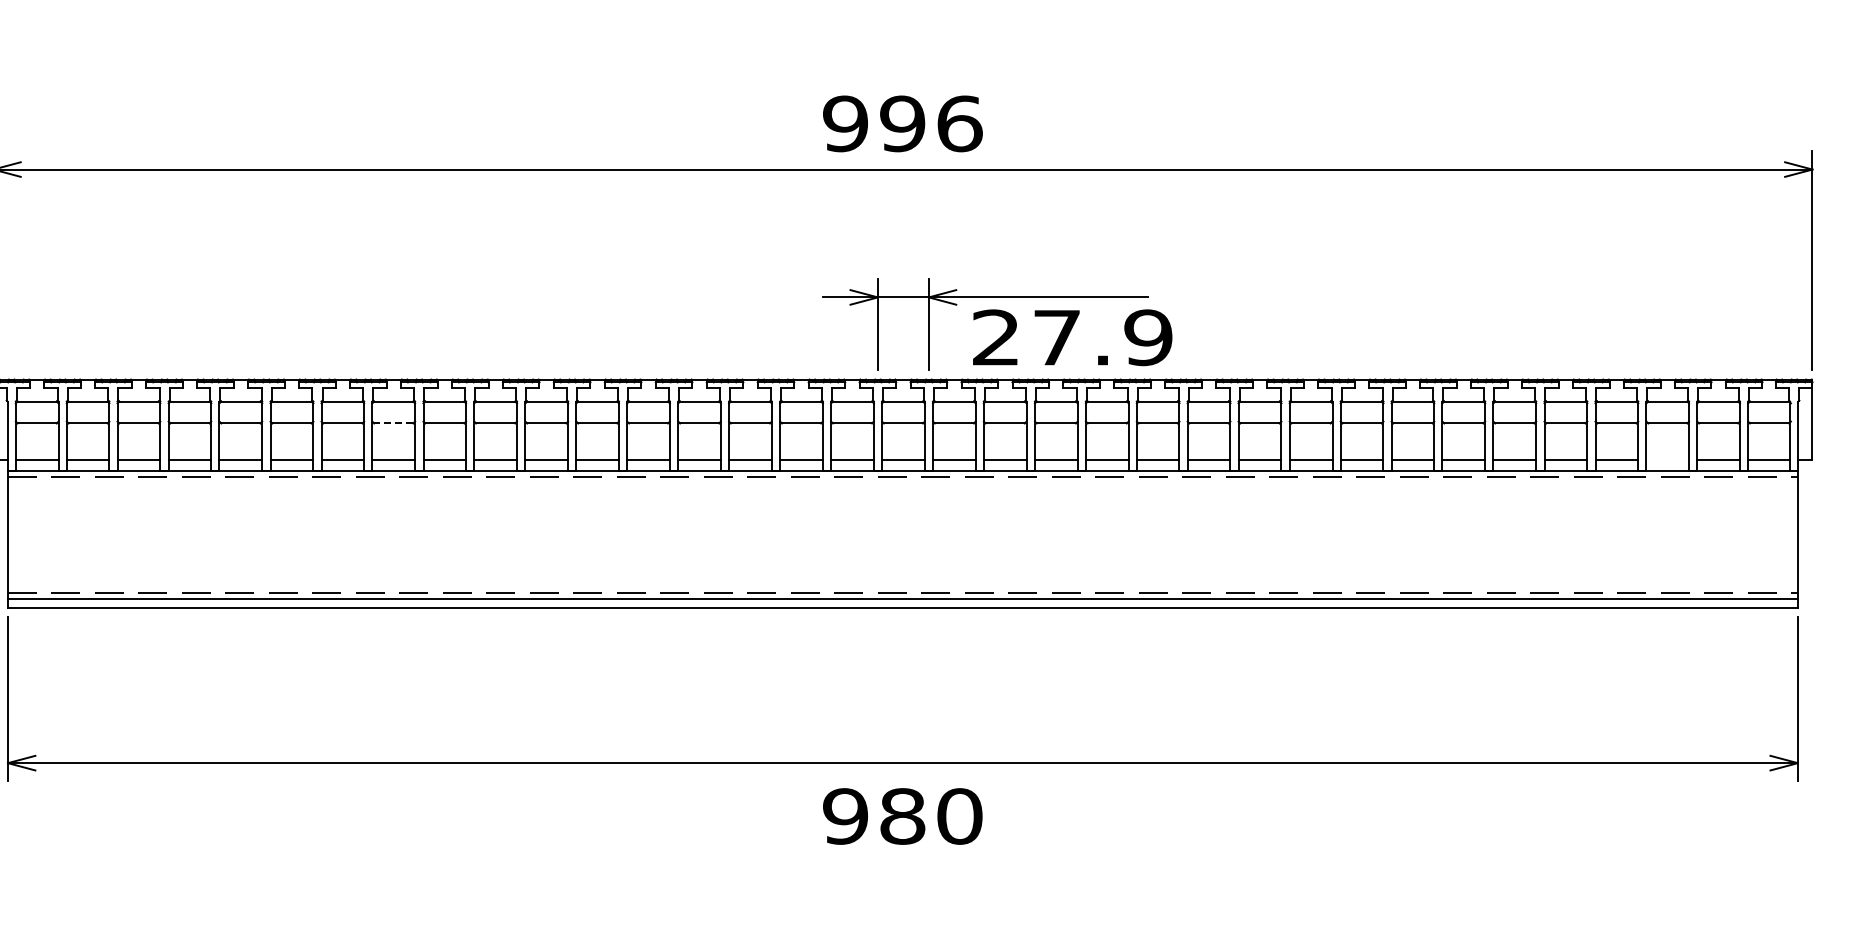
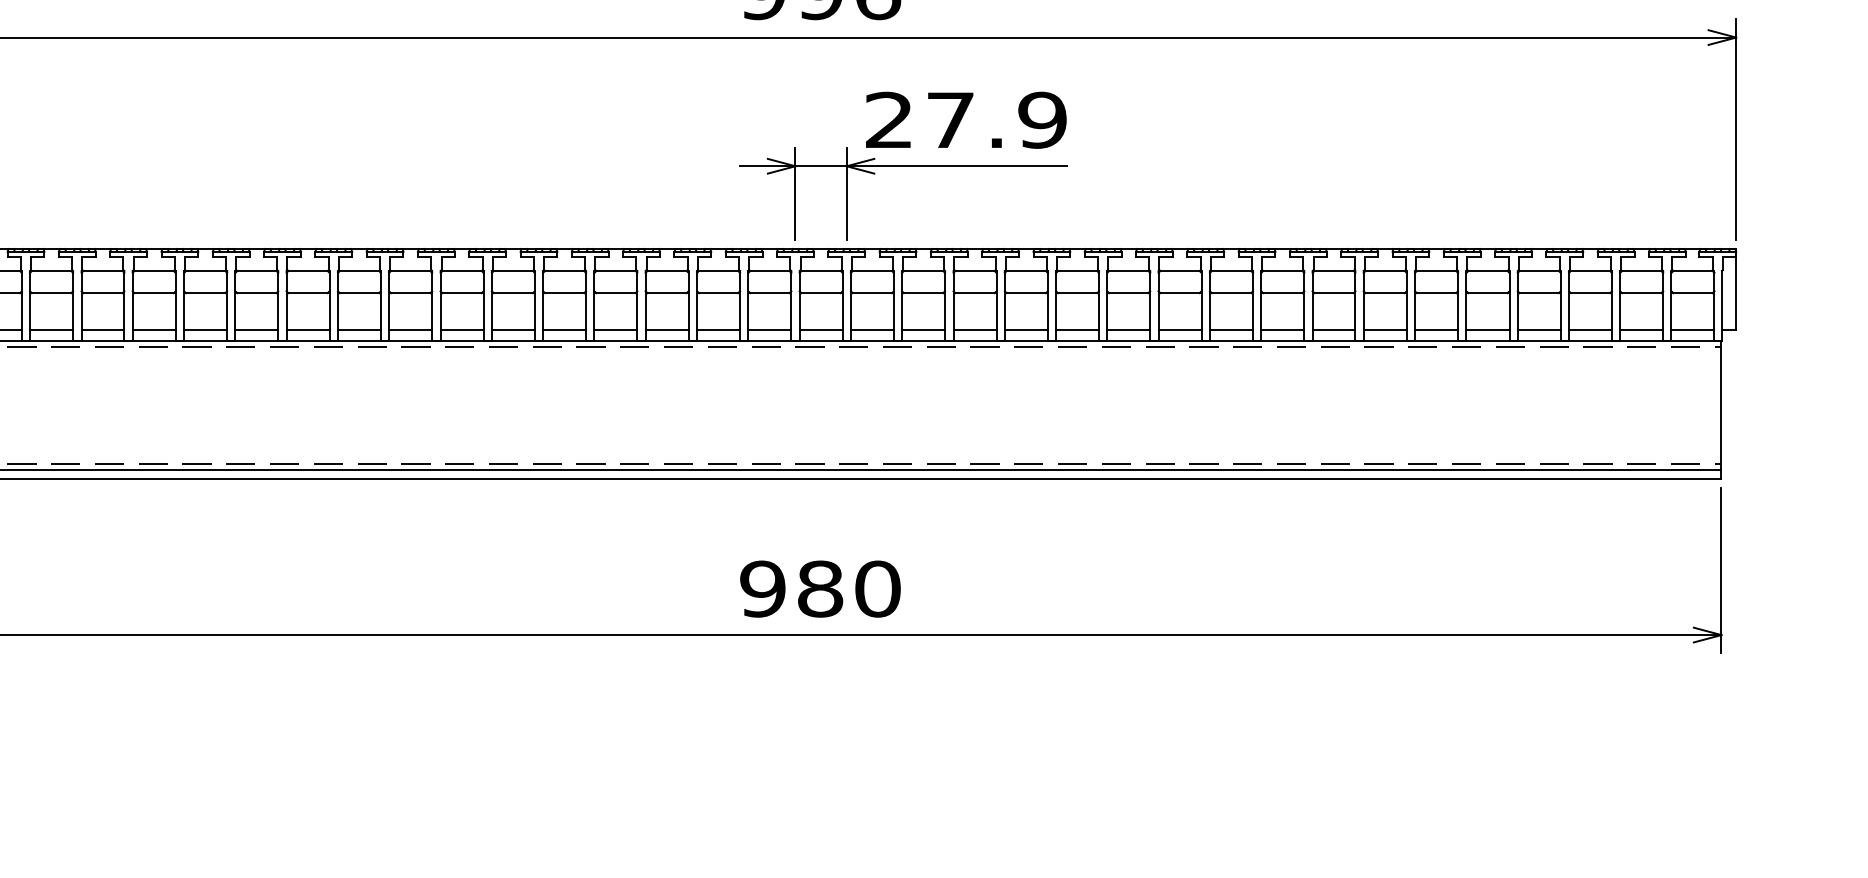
text: (1072, 337) -> (966, 120), moved
line: (393, 423) -> (307, 293), dashed -> solid
line: (1667, 459) -> (1590, 329), added
text: (902, 816) -> (820, 589), moved

